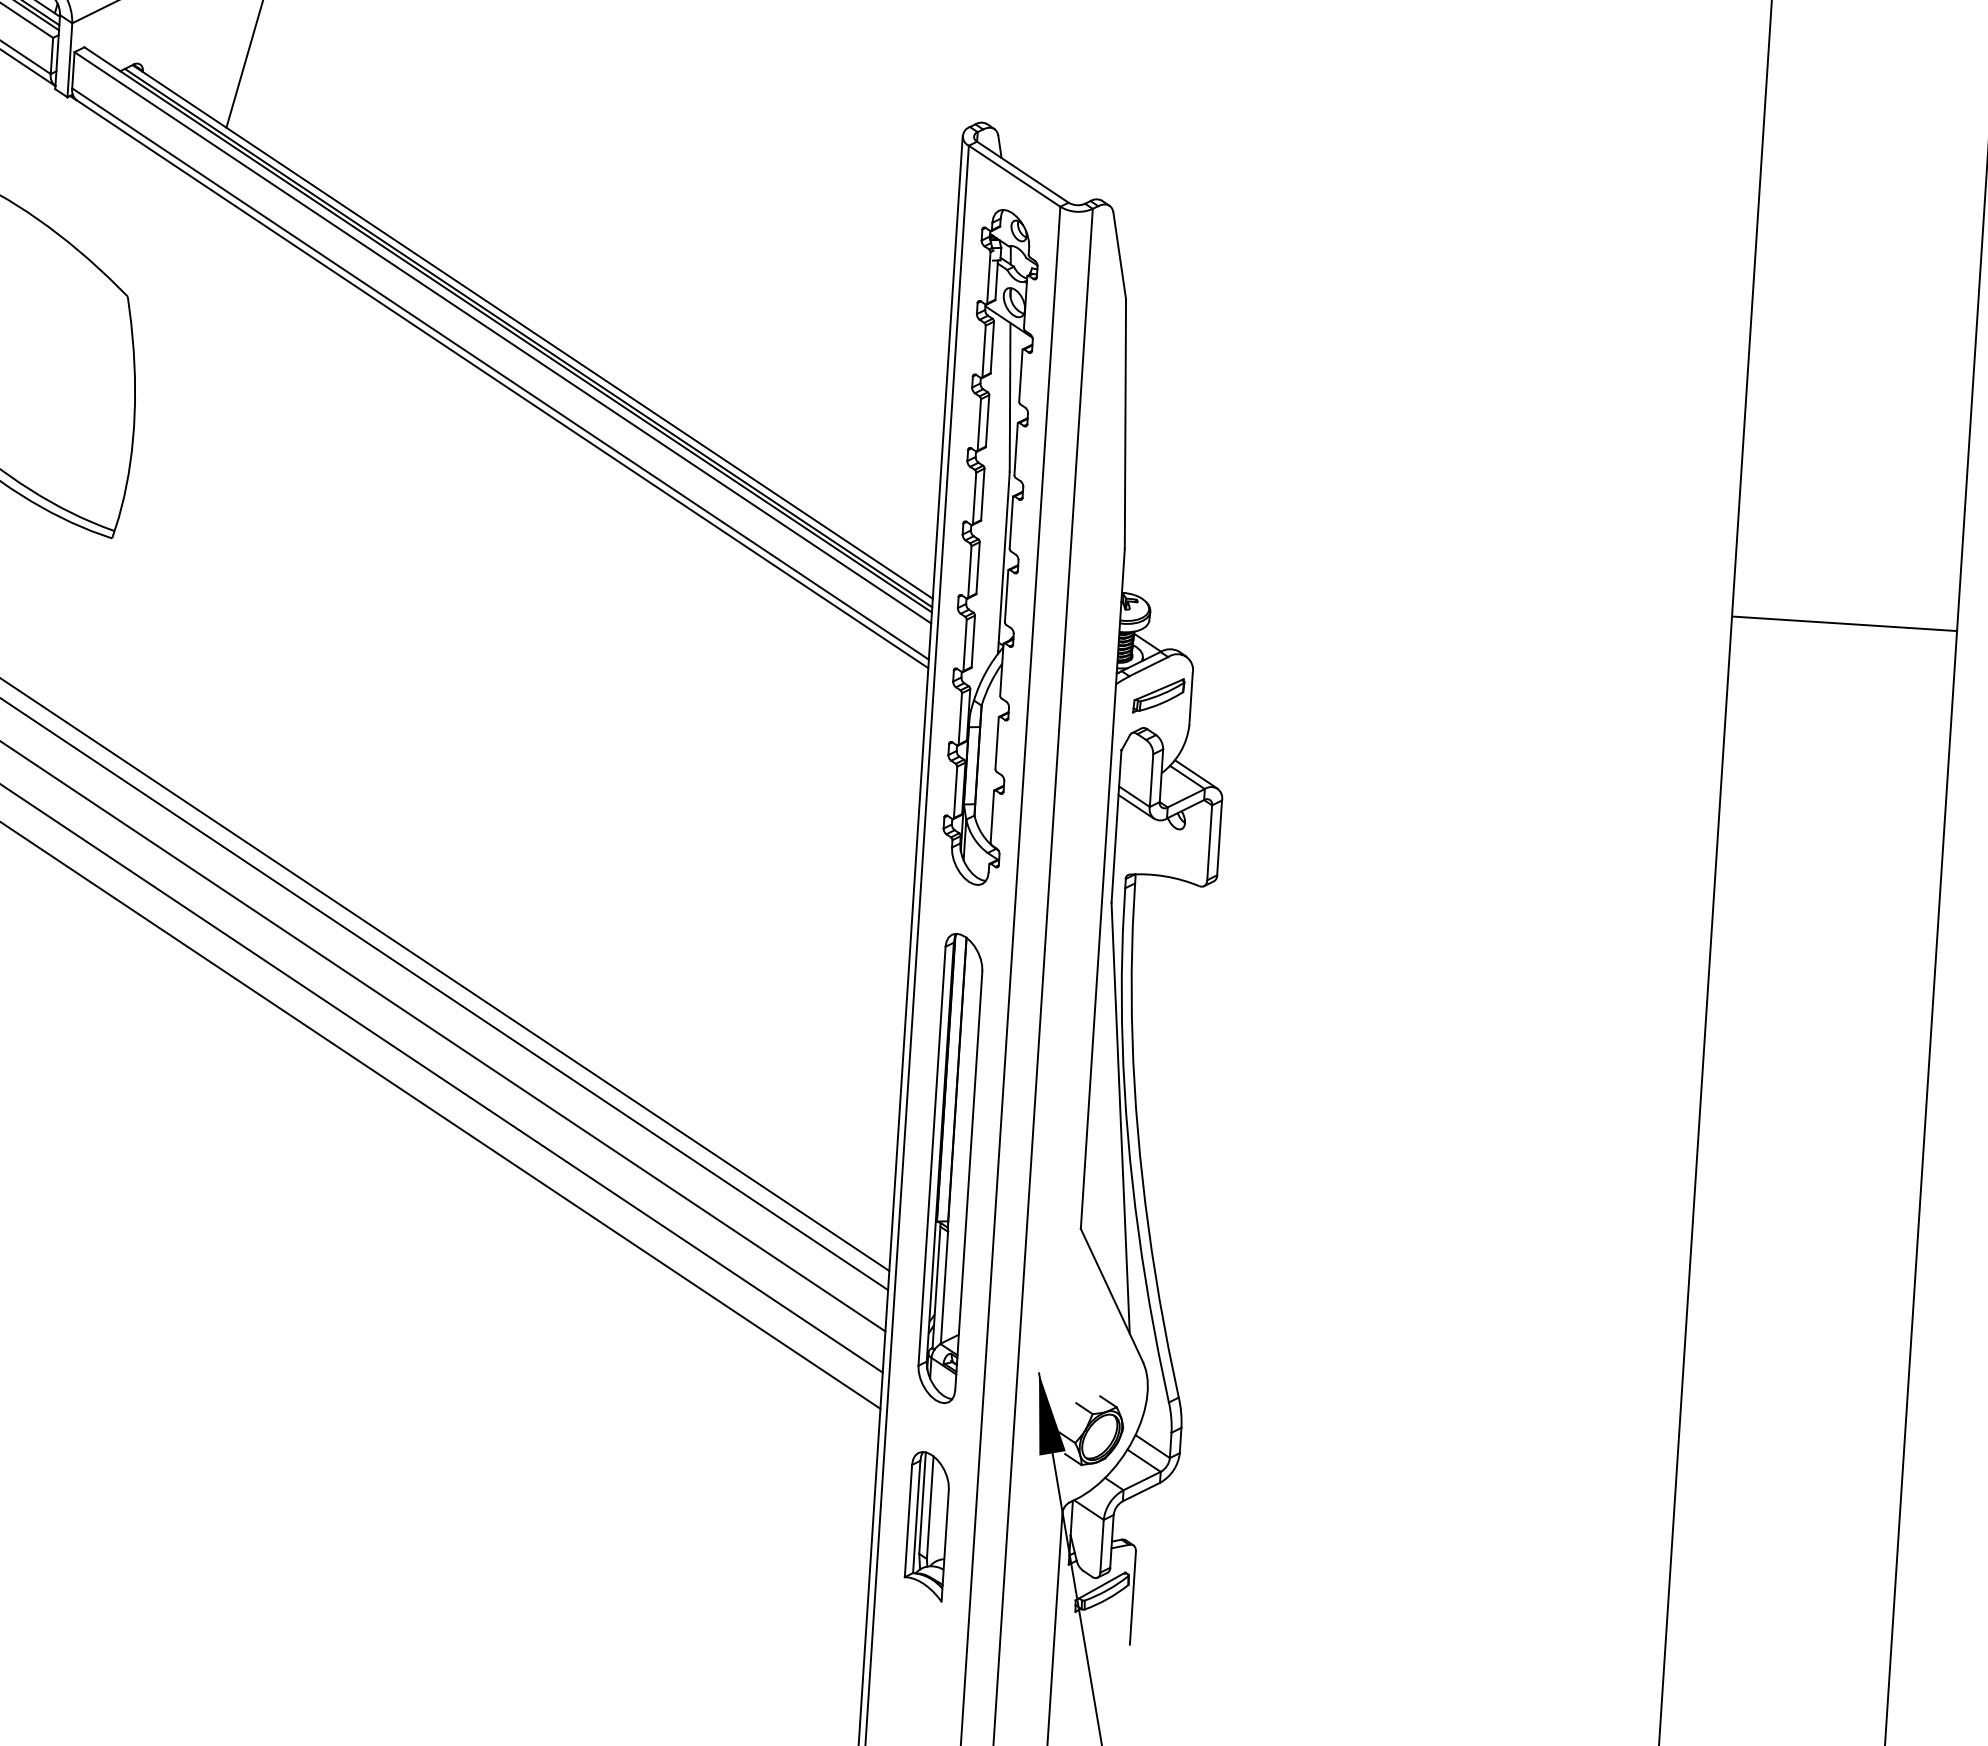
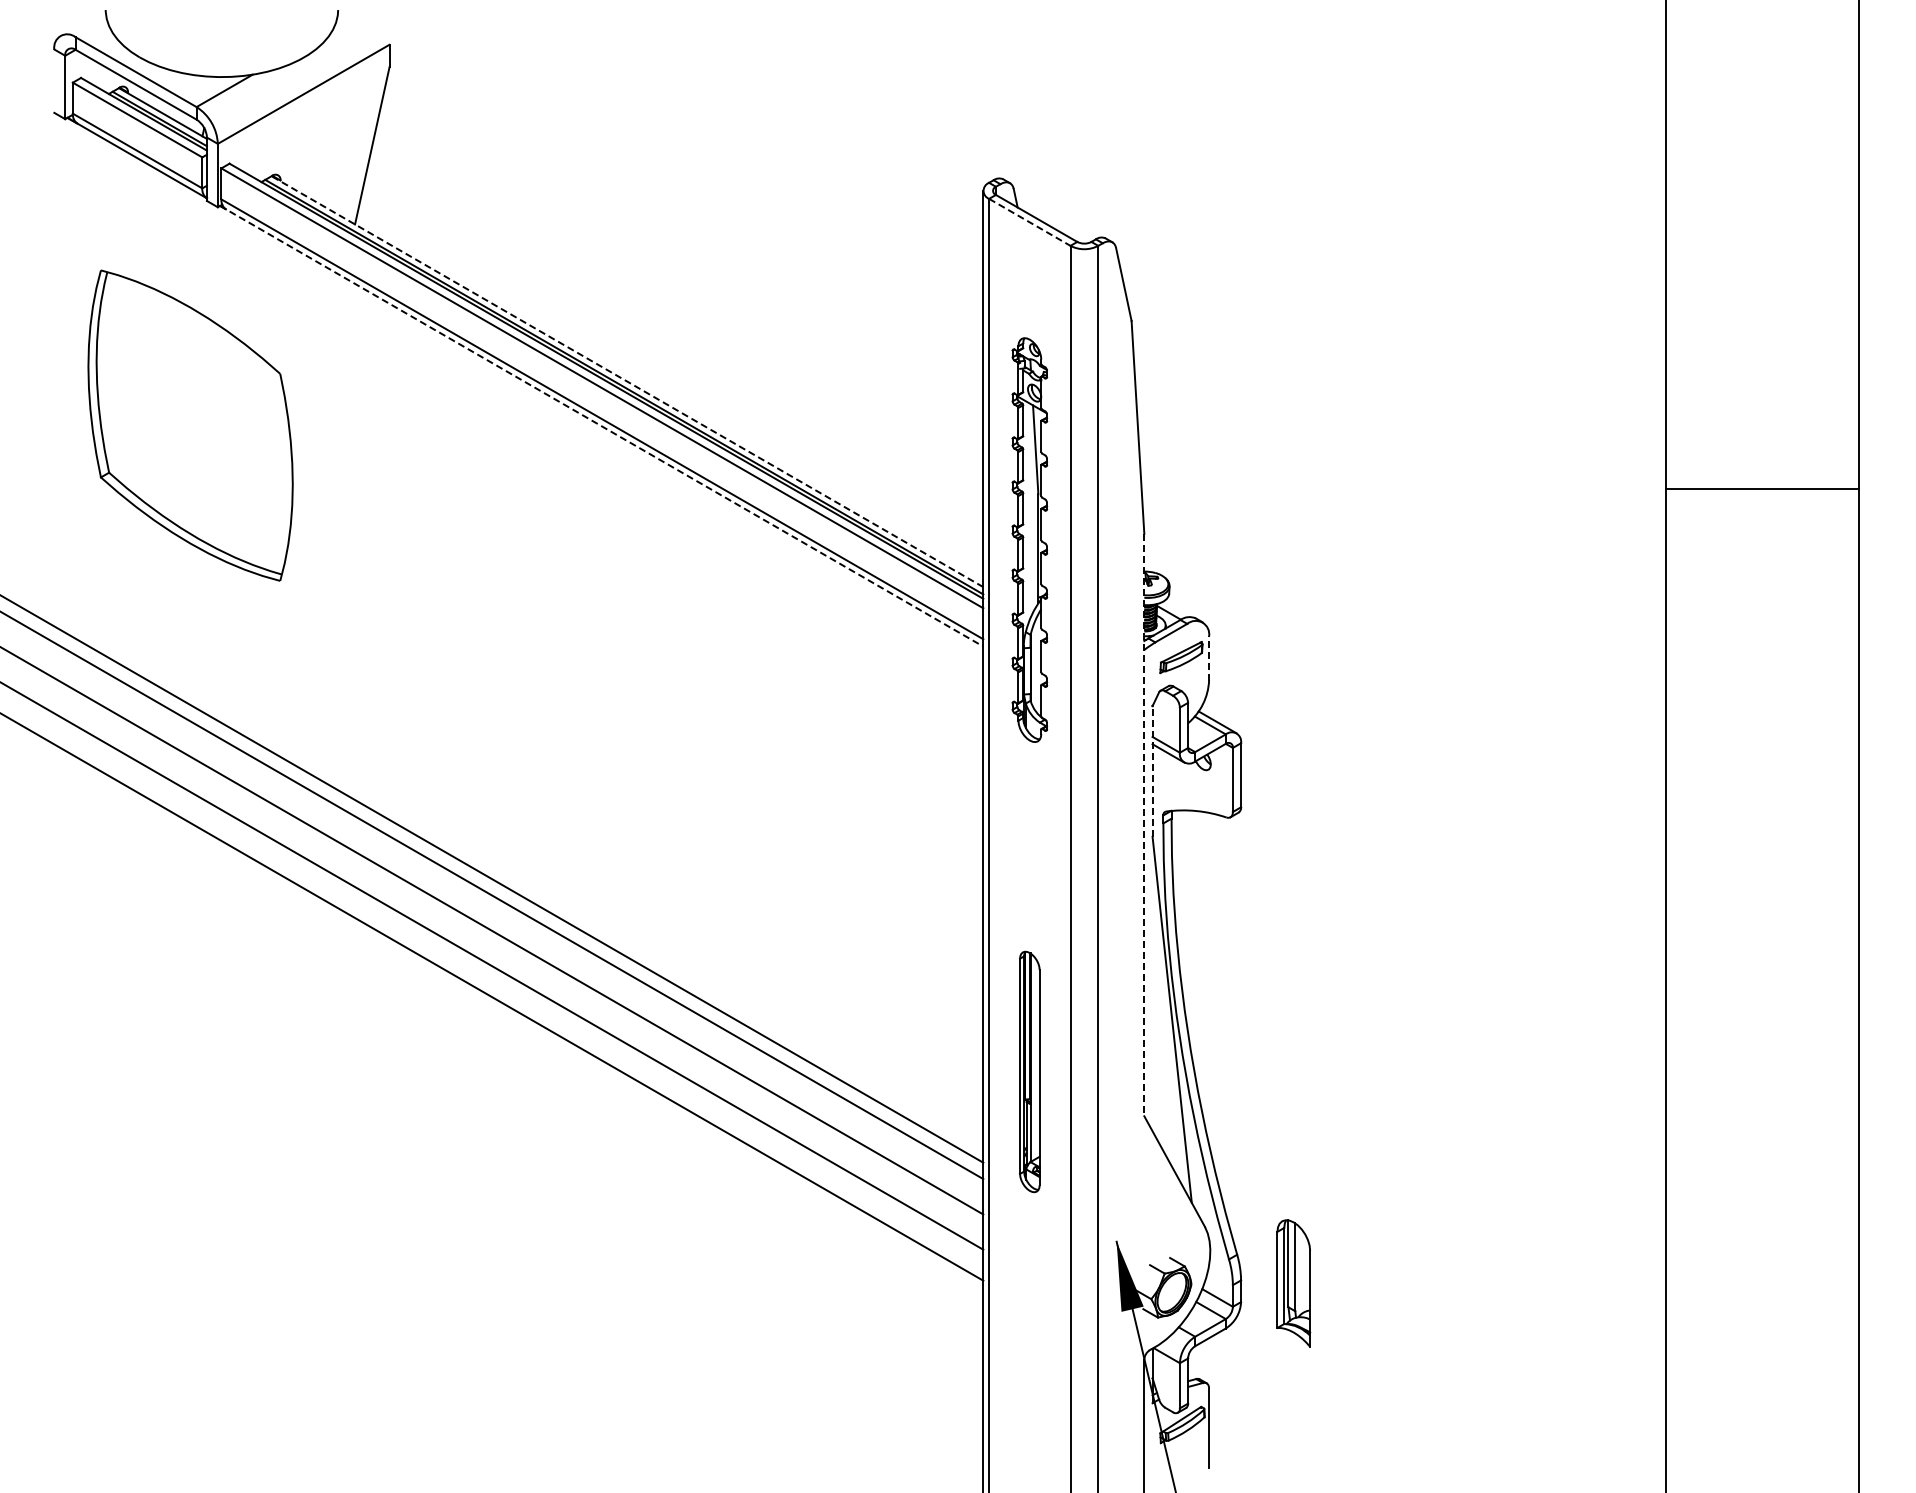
line: (1014, 176) -> (1029, 222), solid -> dashed
line: (532, 331) -> (627, 381), solid -> dashed
line: (498, 382) -> (601, 426), solid -> dashed
part: (990, 546) -> (1029, 539), size x0.7
line: (1843, 624) -> (1761, 489), moved
line: (1191, 699) -> (1209, 658), solid -> dashed
line: (1116, 825) -> (1152, 770), solid -> dashed
line: (1102, 889) -> (1144, 825), solid -> dashed
part: (950, 1167) -> (1029, 1071), size x0.6
part: (926, 1526) -> (1293, 1283), moved

